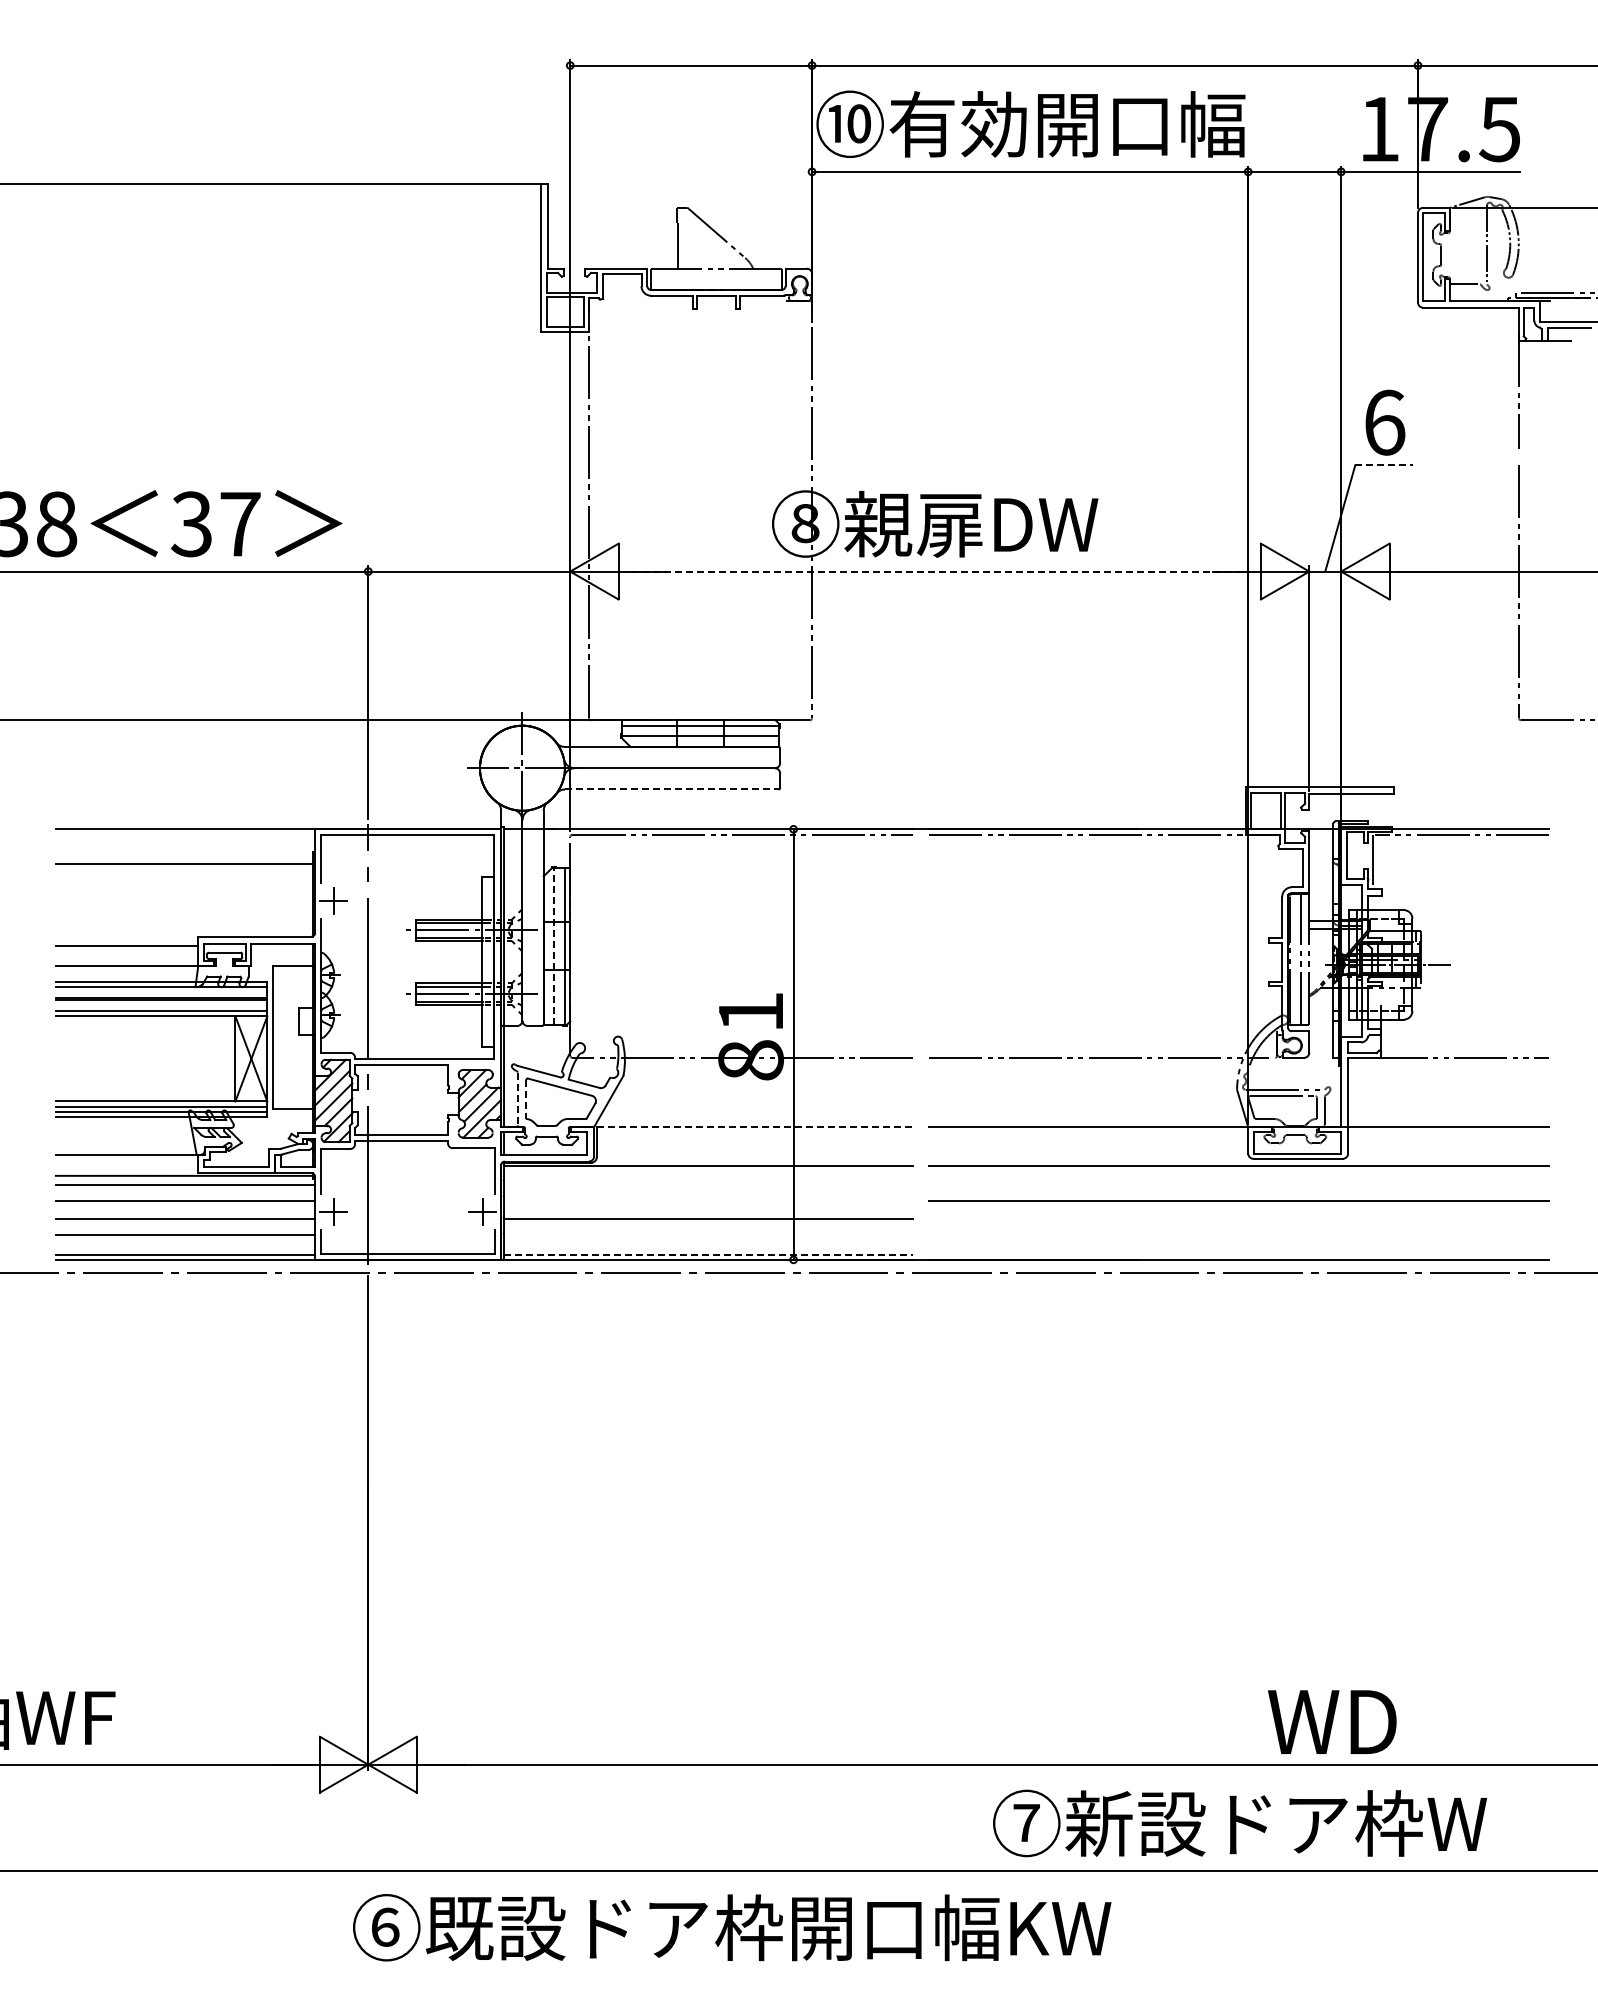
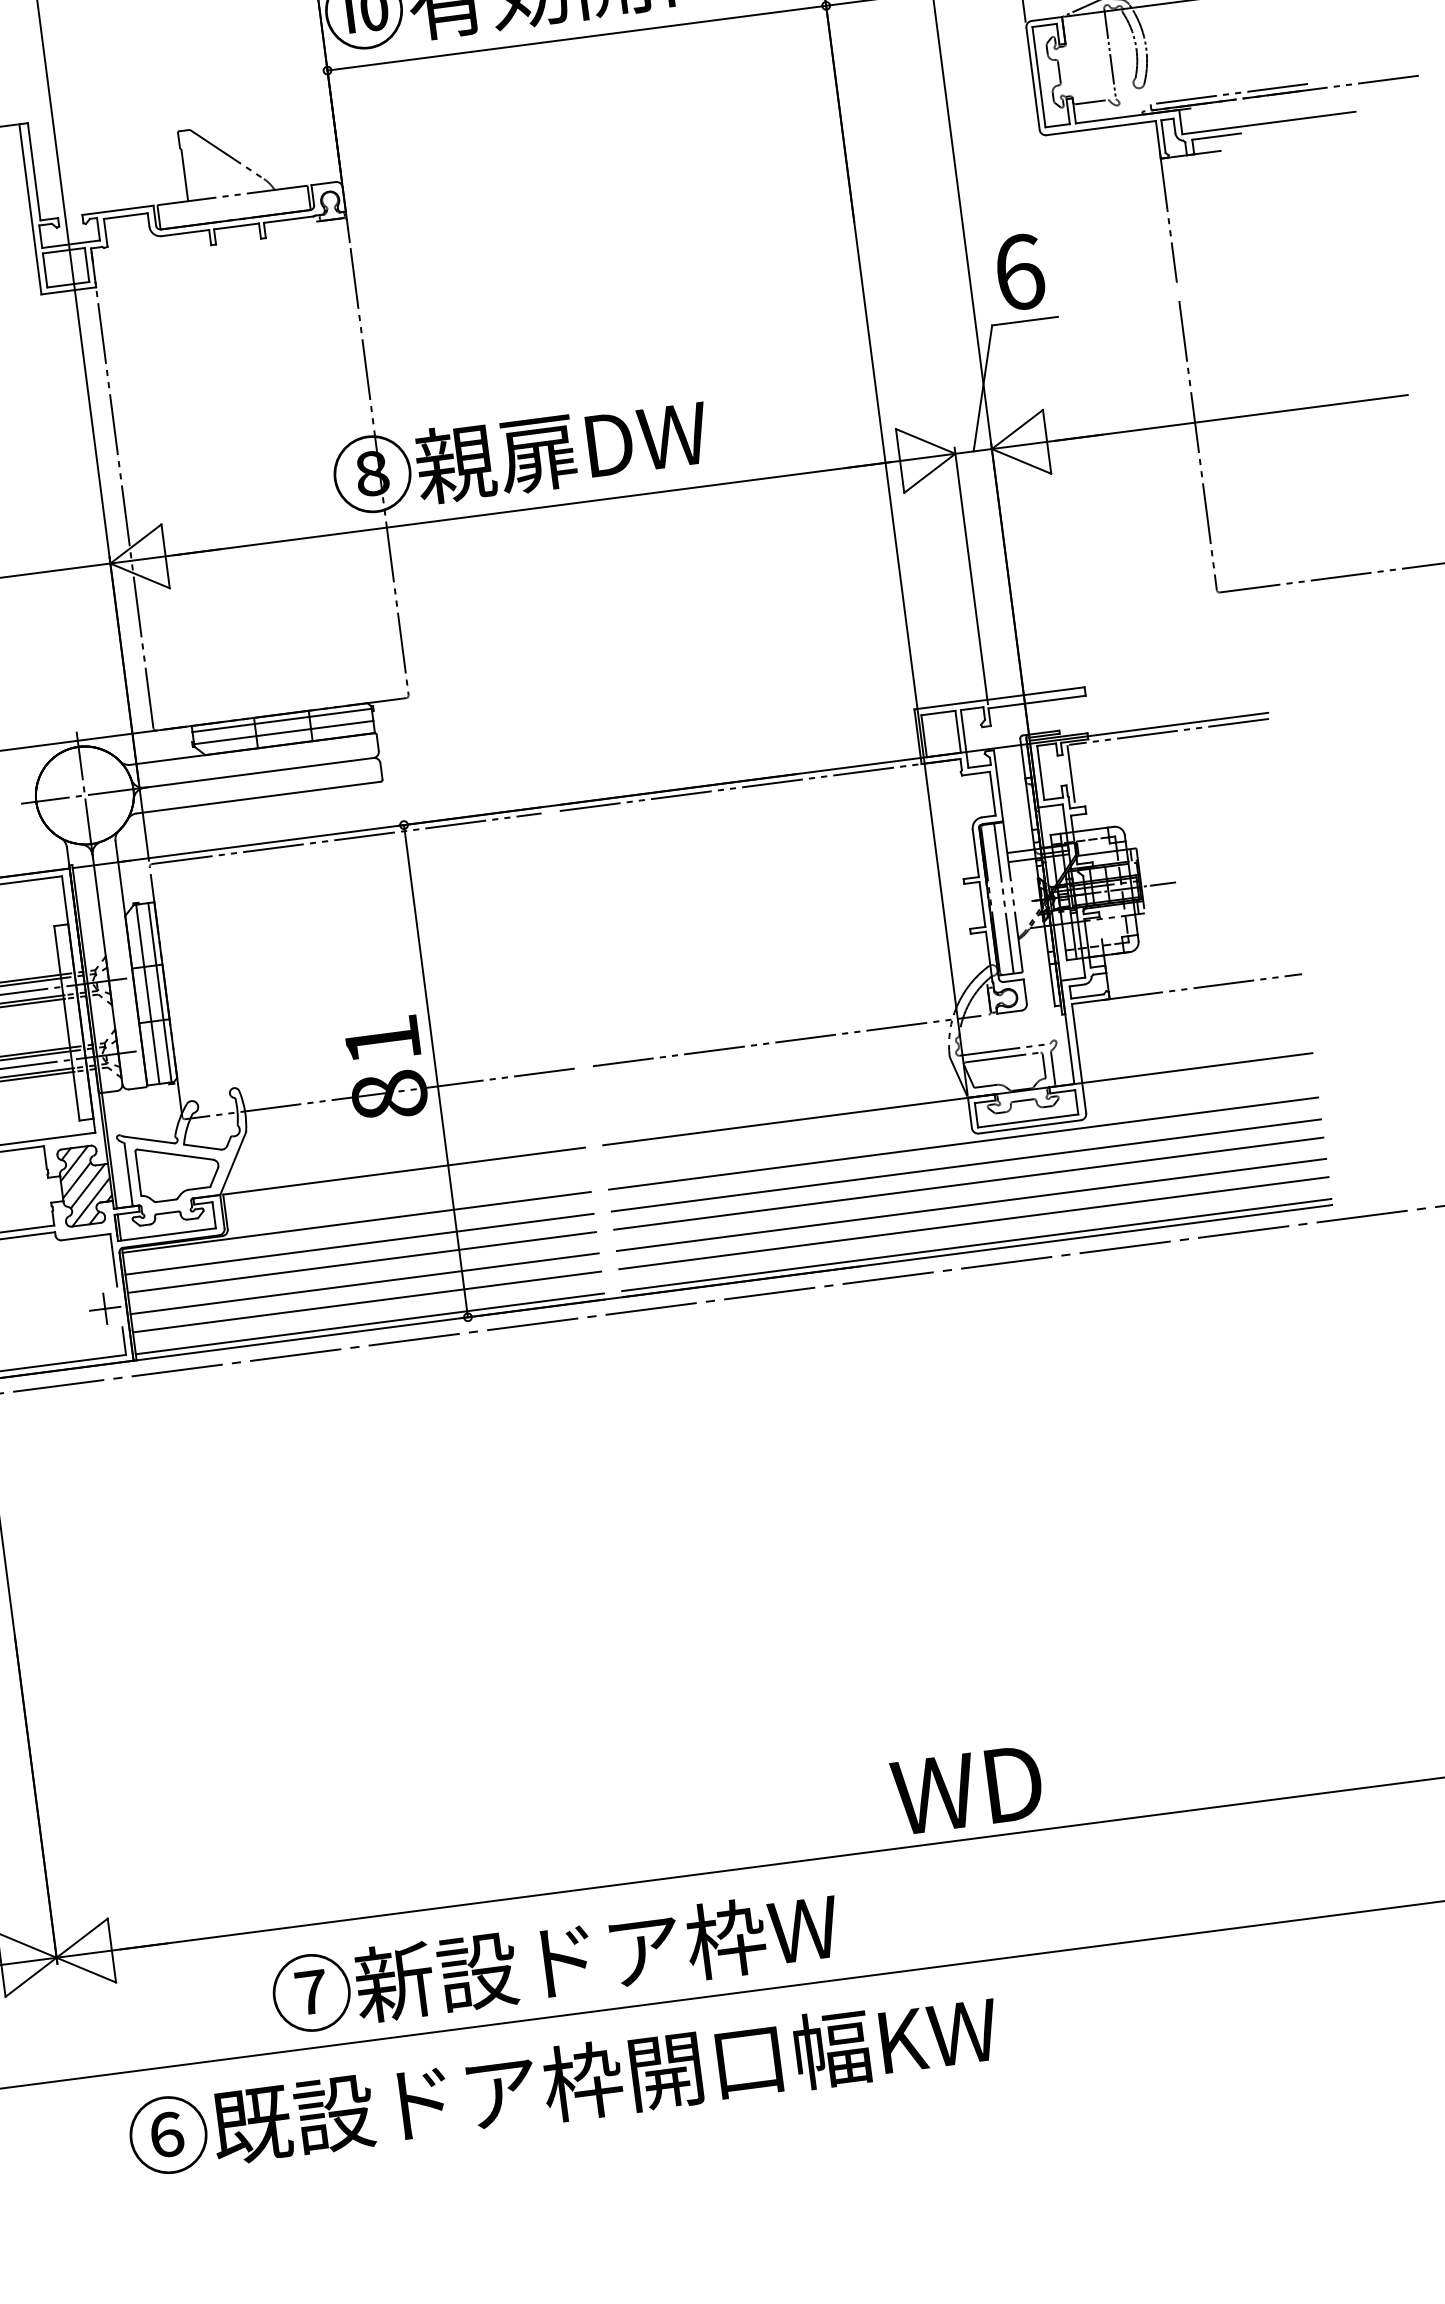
line: (1384, 465) -> (1025, 321), dashed -> solid
line: (939, 571) -> (532, 508), dashed -> solid
line: (671, 789) -> (258, 797), dashed -> solid
line: (554, 945) -> (147, 993), dashed -> solid
line: (517, 1099) -> (128, 1174), dashed -> solid
line: (526, 1100) -> (138, 1174), dashed -> solid
line: (755, 1126) -> (404, 1170), dashed -> solid
line: (708, 1184) -> (359, 1243), added
line: (1239, 1184) -> (966, 1164), added
line: (708, 1200) -> (361, 1262), added
line: (1238, 1218) -> (970, 1203), added
line: (708, 1235) -> (367, 1302), added
line: (1239, 1235) -> (974, 1223), added
line: (708, 1254) -> (369, 1323), dashed -> solid
line: (1239, 1254) -> (976, 1245), added
text: (1332, 1721) -> (967, 1789), moved
text: (1240, 1823) -> (556, 1961), moved
text: (732, 1927) -> (563, 2083), moved

